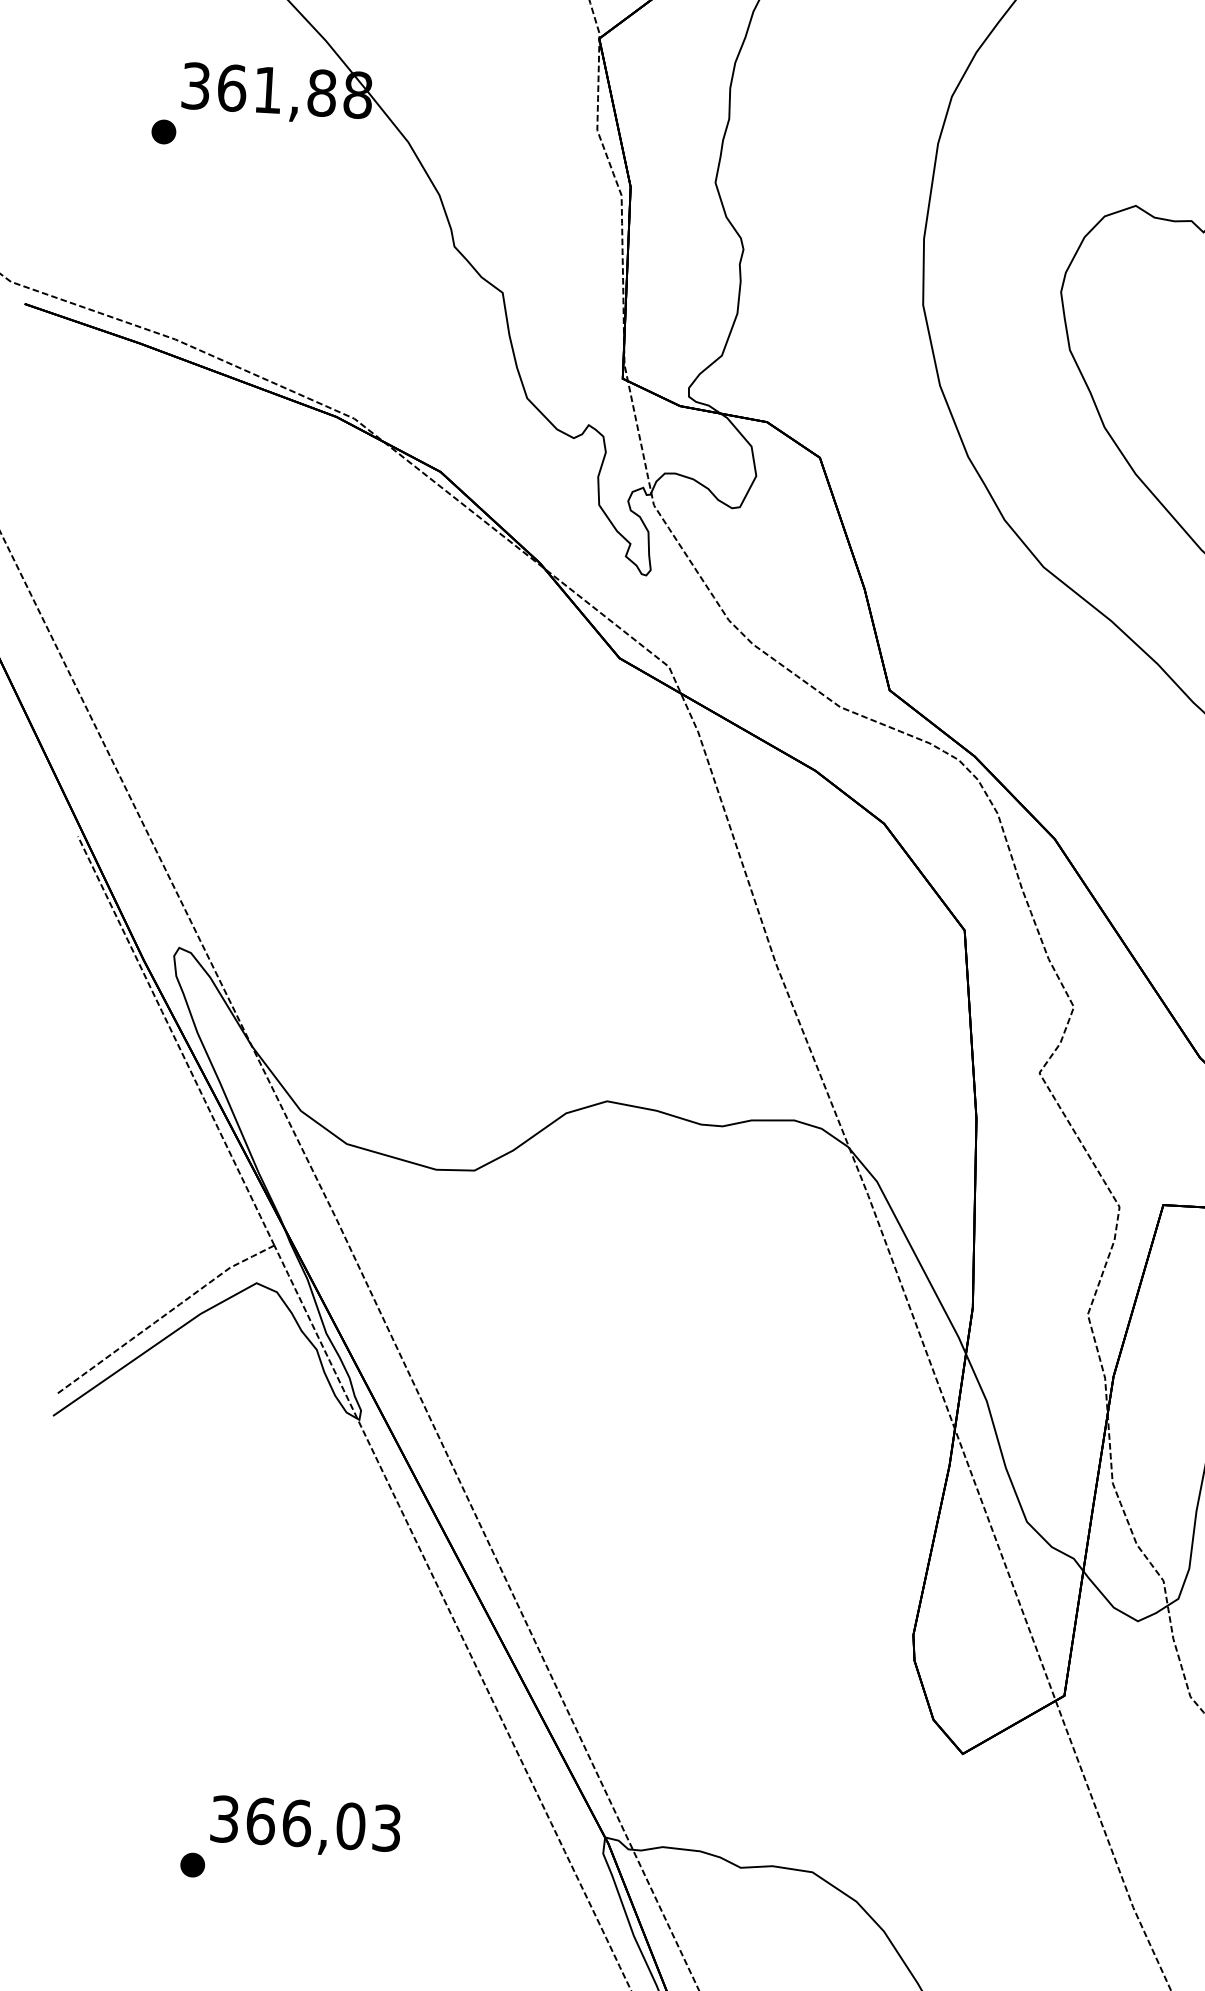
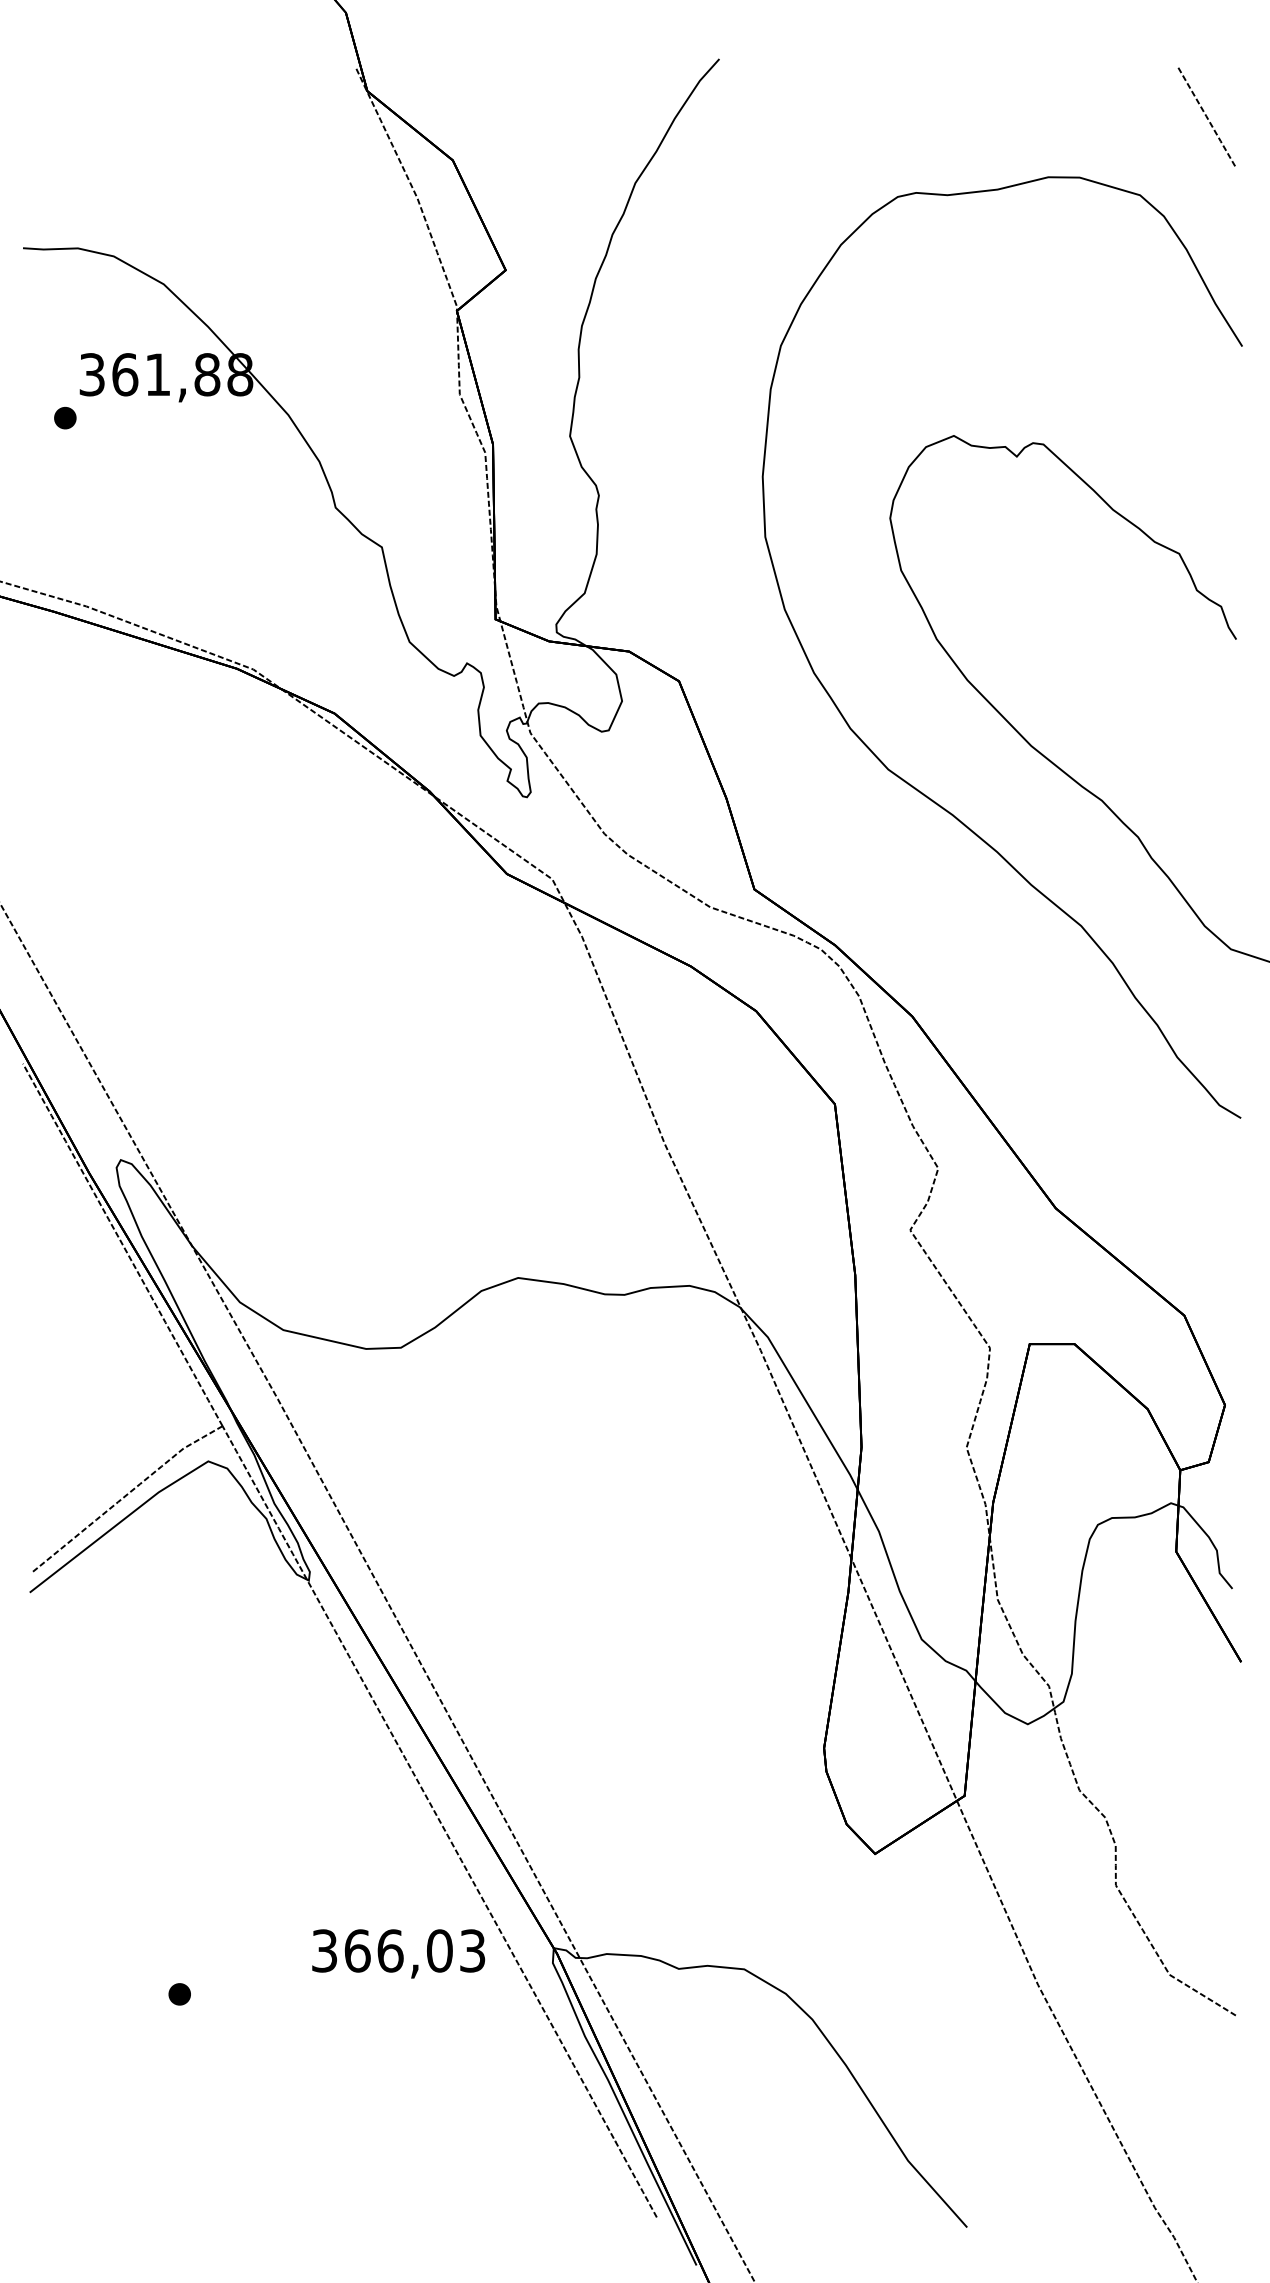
text: (305, 1826) -> (398, 1953), moved

